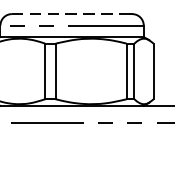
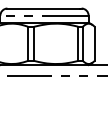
line: (72, 14) -> (44, 8), dashed -> solid

